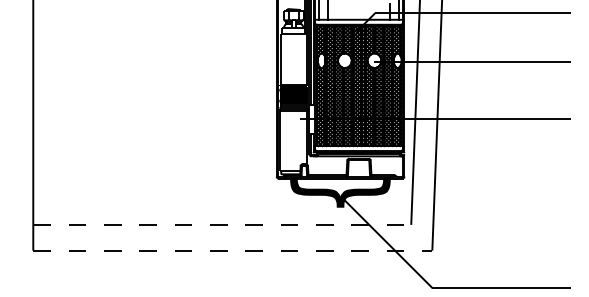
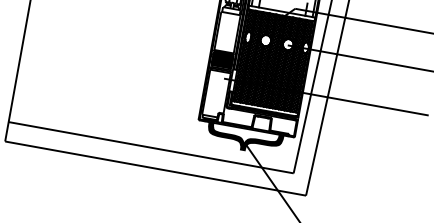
line: (222, 224) -> (151, 147), dashed -> solid
line: (232, 250) -> (155, 168), dashed -> solid

